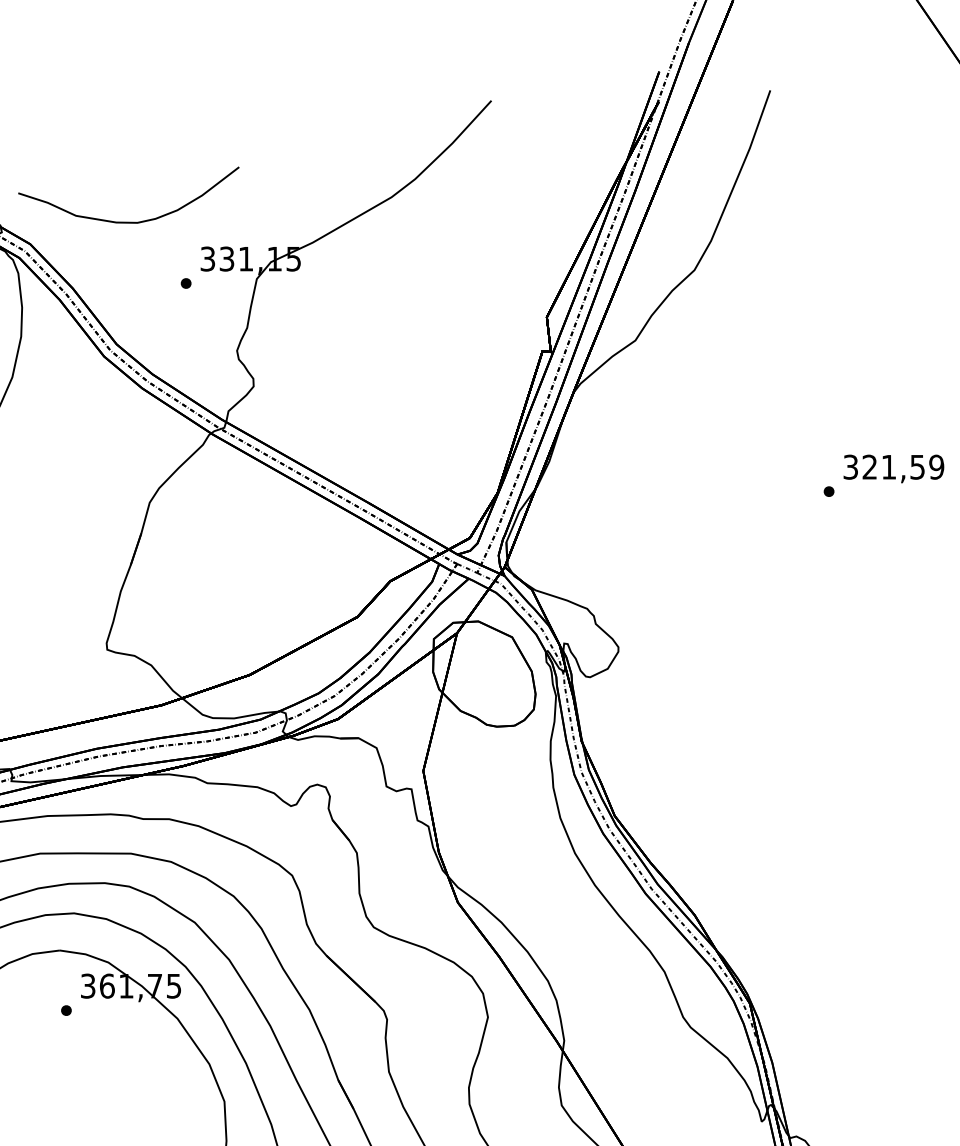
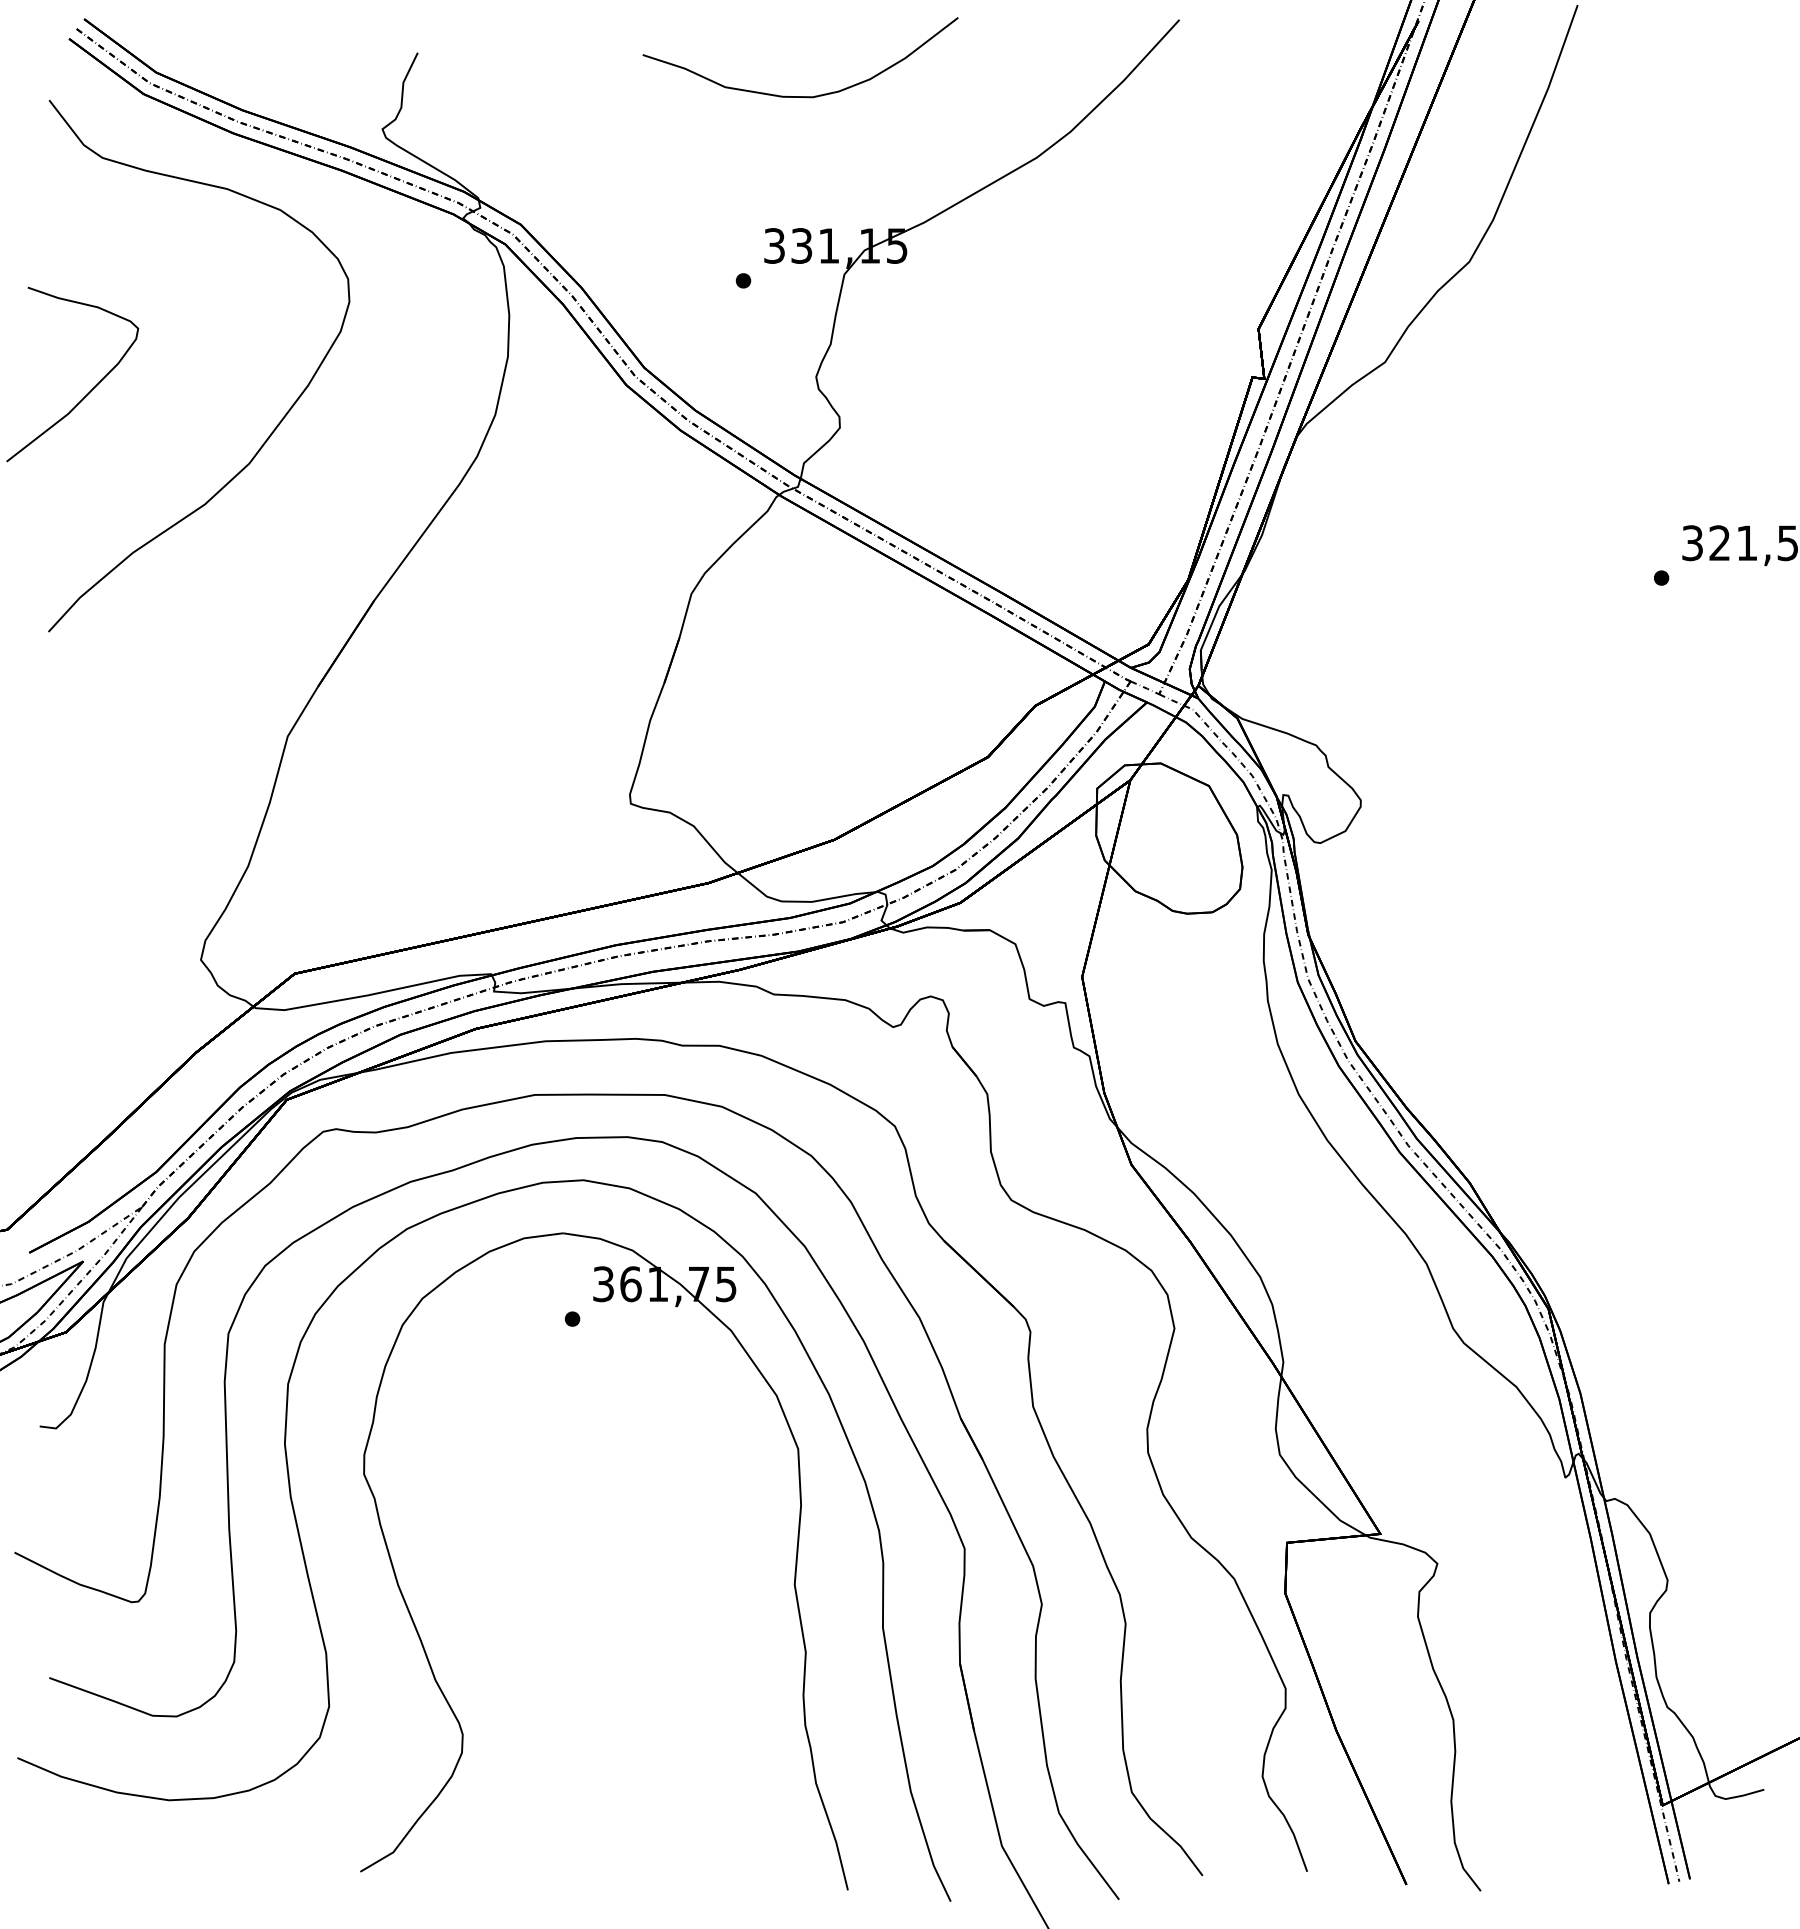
curve: (128, 222) -> (800, 96), moved

